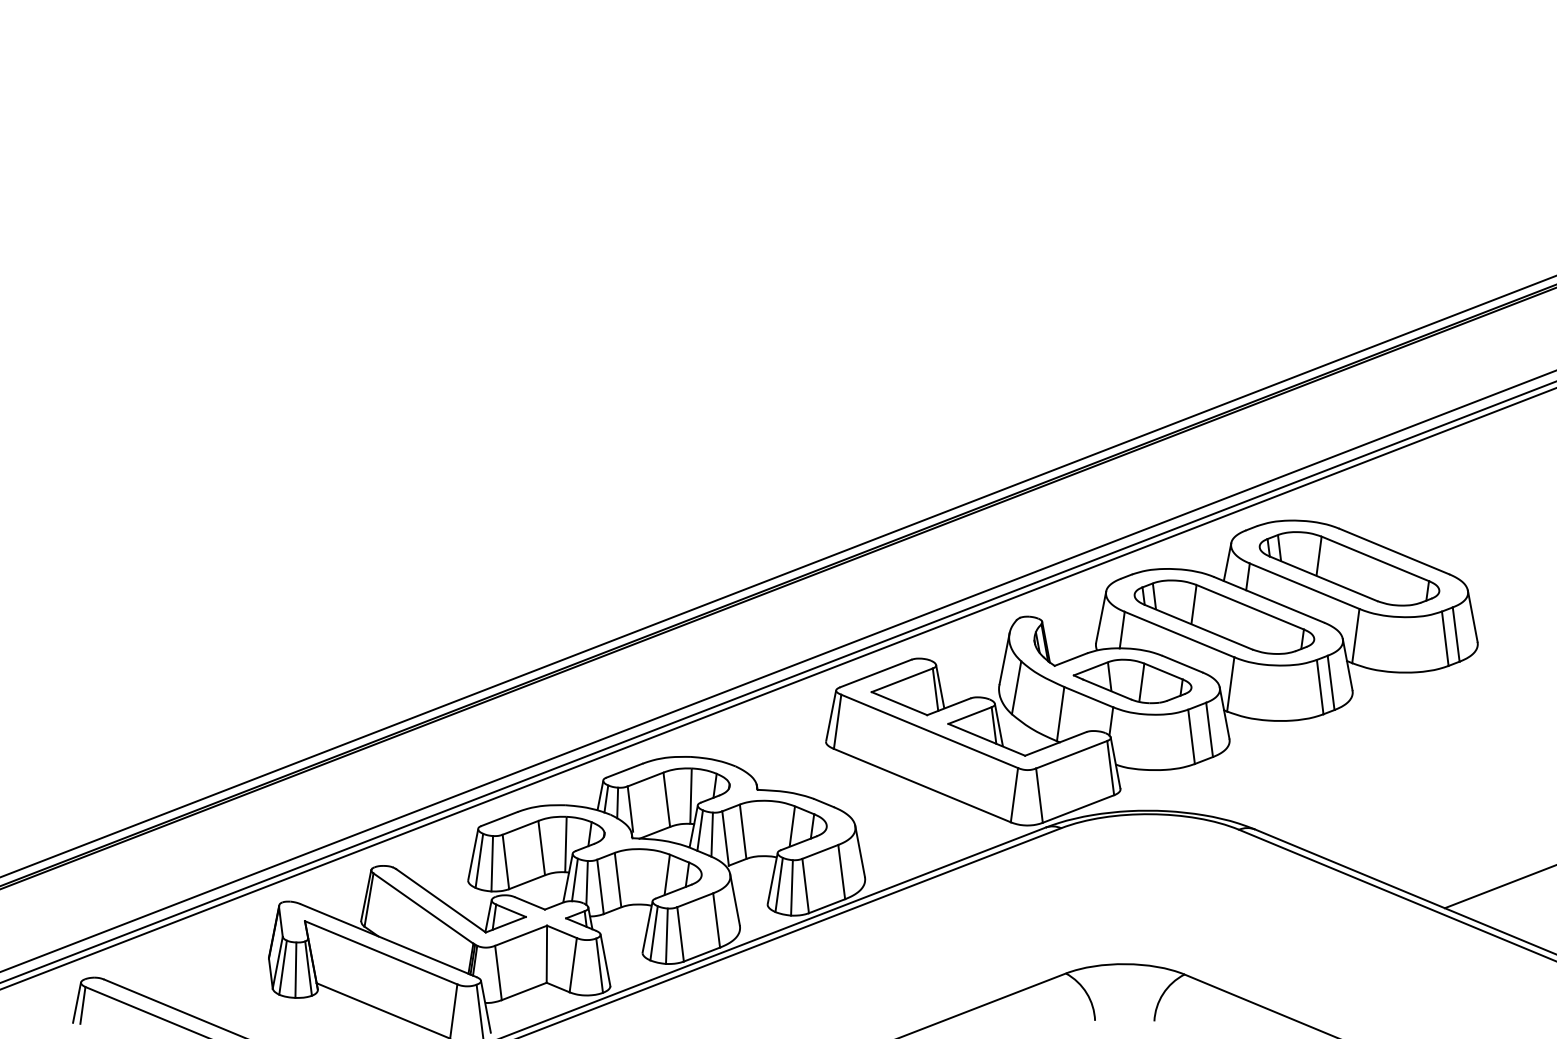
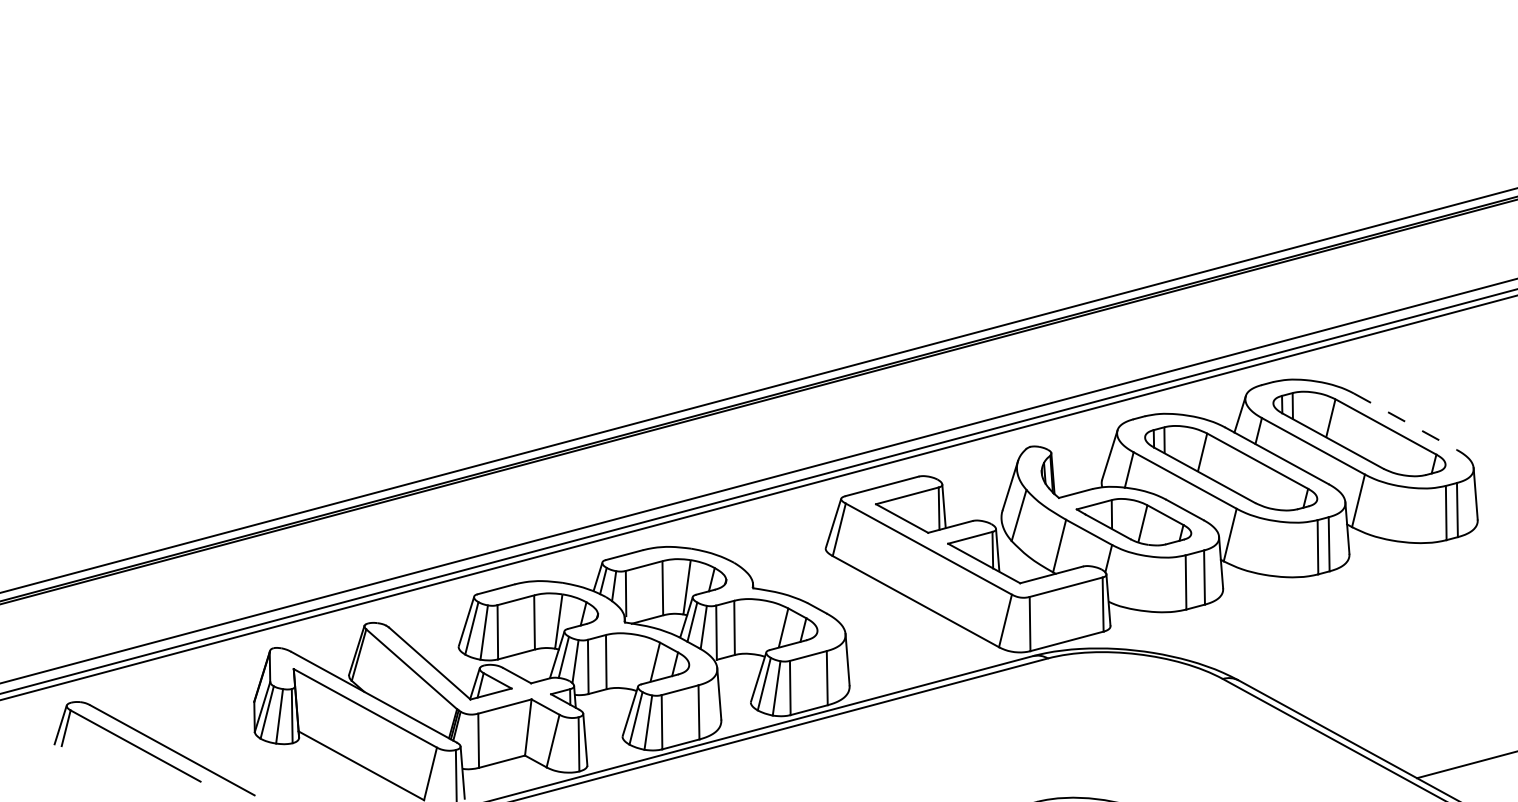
line: (1394, 551) -> (1405, 421), solid -> dashed

